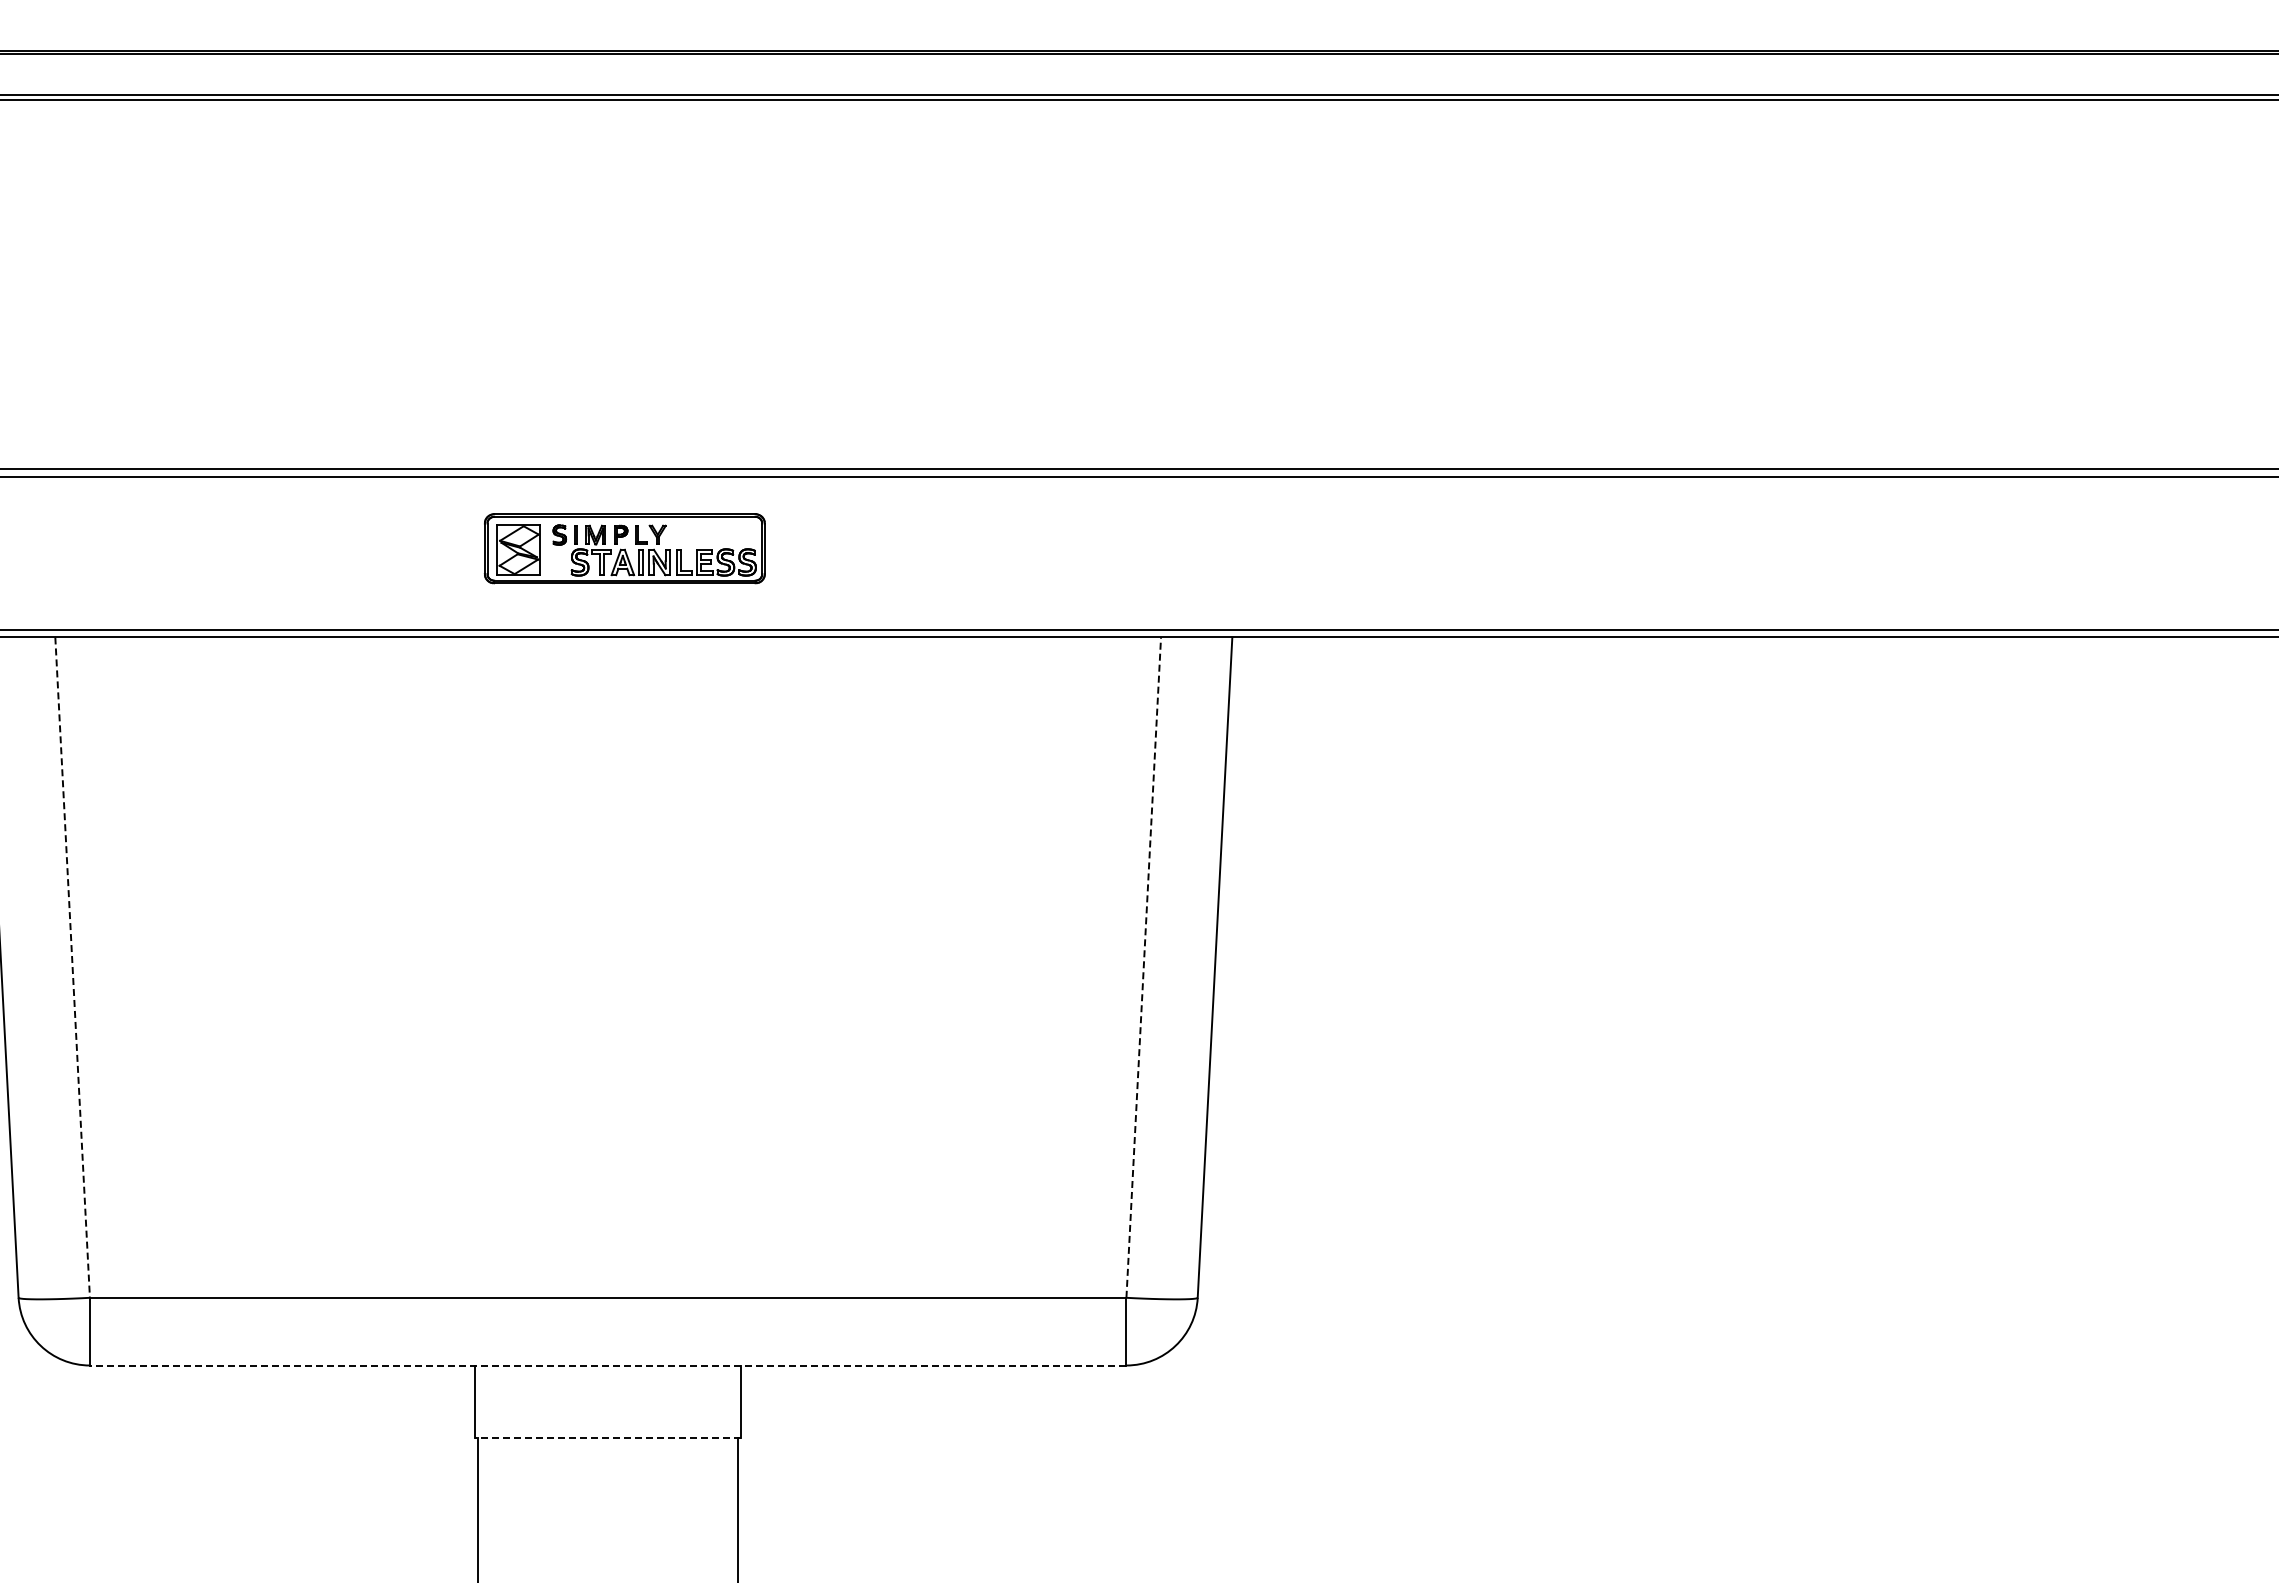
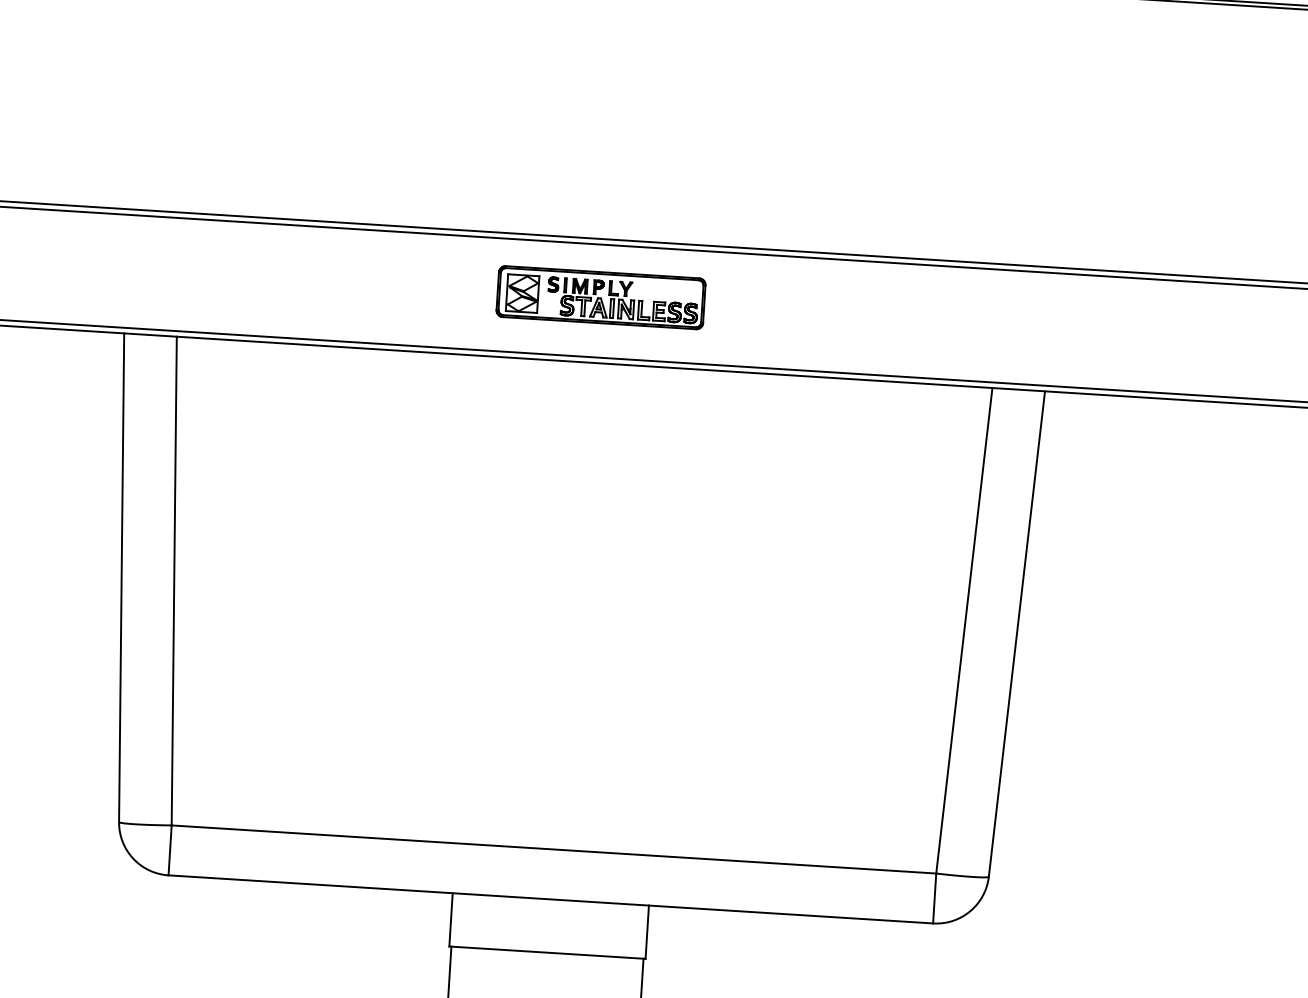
line: (72, 967) -> (174, 580), dashed -> solid
line: (1143, 967) -> (964, 630), dashed -> solid
line: (607, 1365) -> (550, 899), dashed -> solid
line: (607, 1437) -> (546, 952), dashed -> solid

